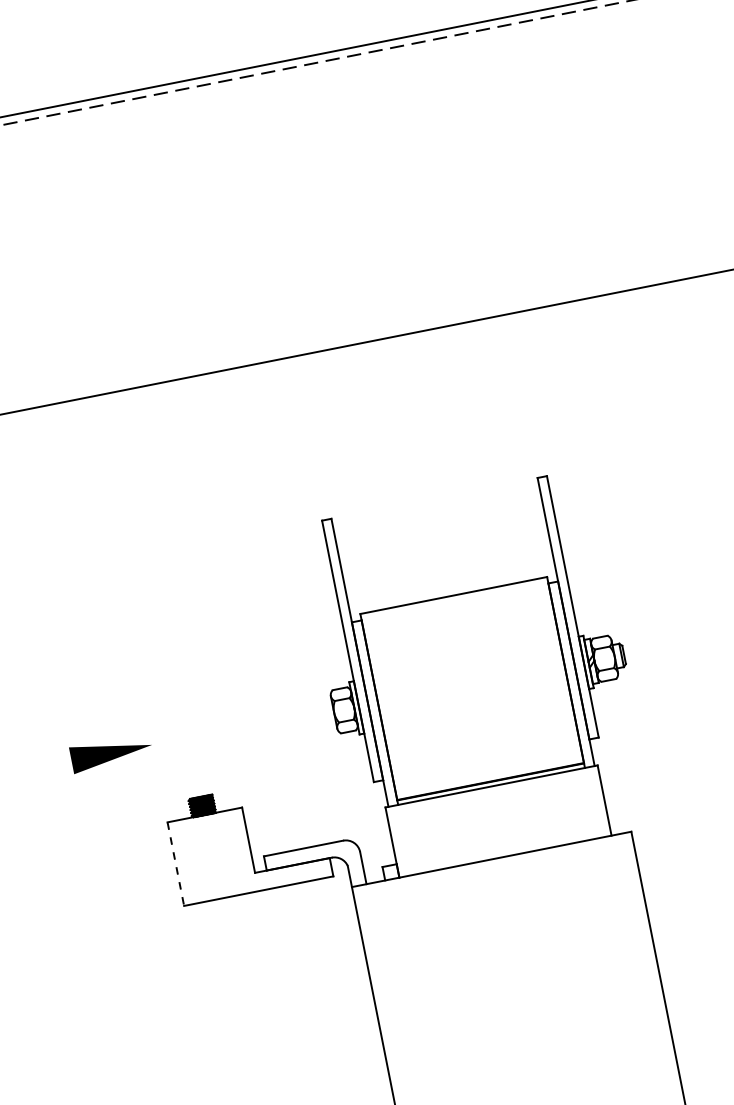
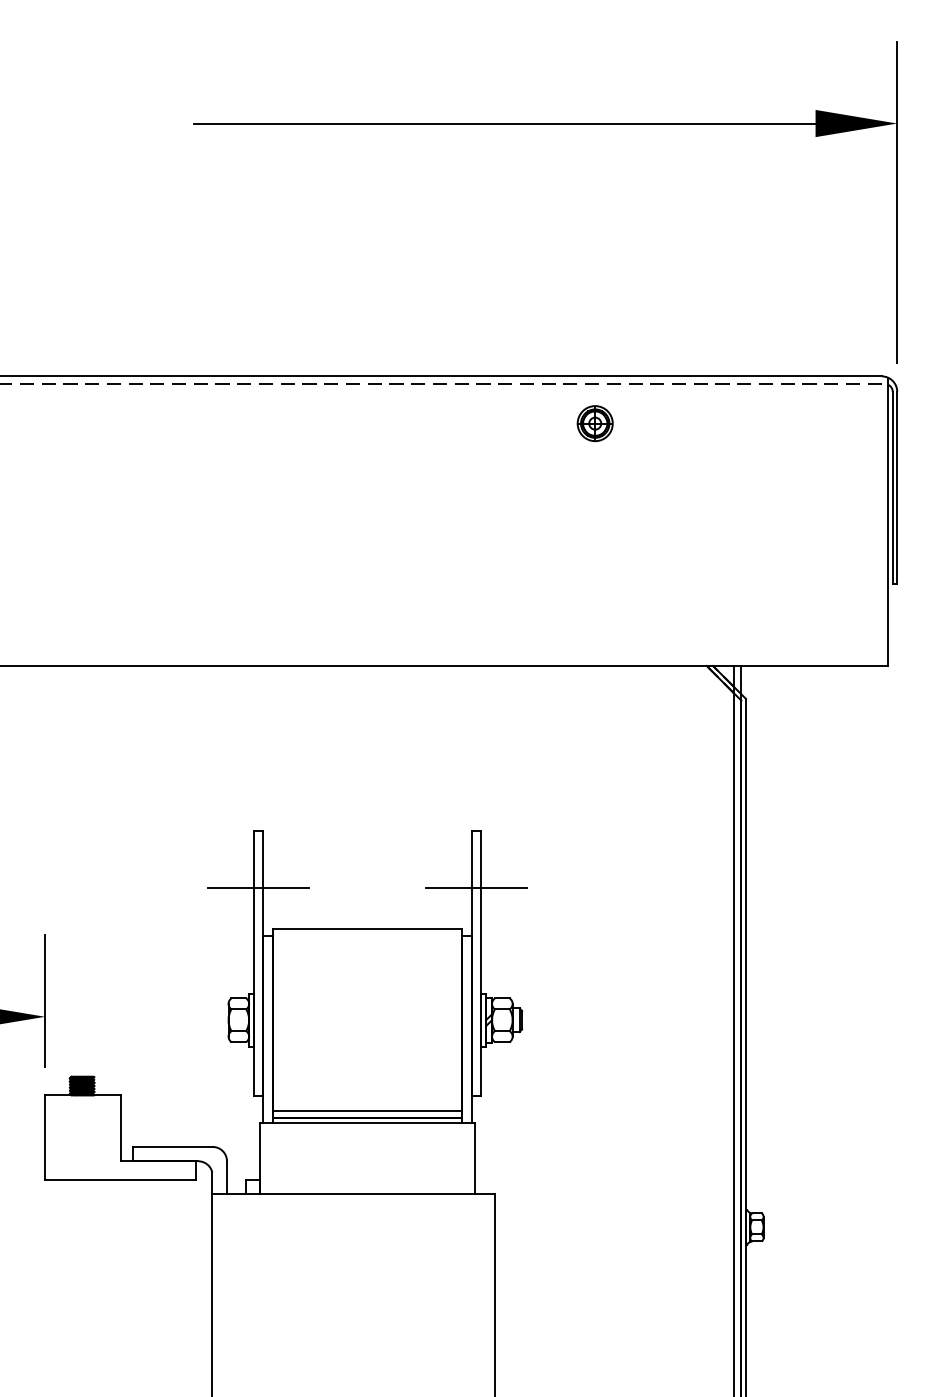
part: (578, 51) -> (594, 423), added
line: (553, 532) -> (476, 887), added
line: (337, 575) -> (258, 887), added
line: (149, 728) -> (45, 1000), added
line: (489, 774) -> (367, 1110), added
line: (176, 865) -> (45, 1138), dashed -> solid

